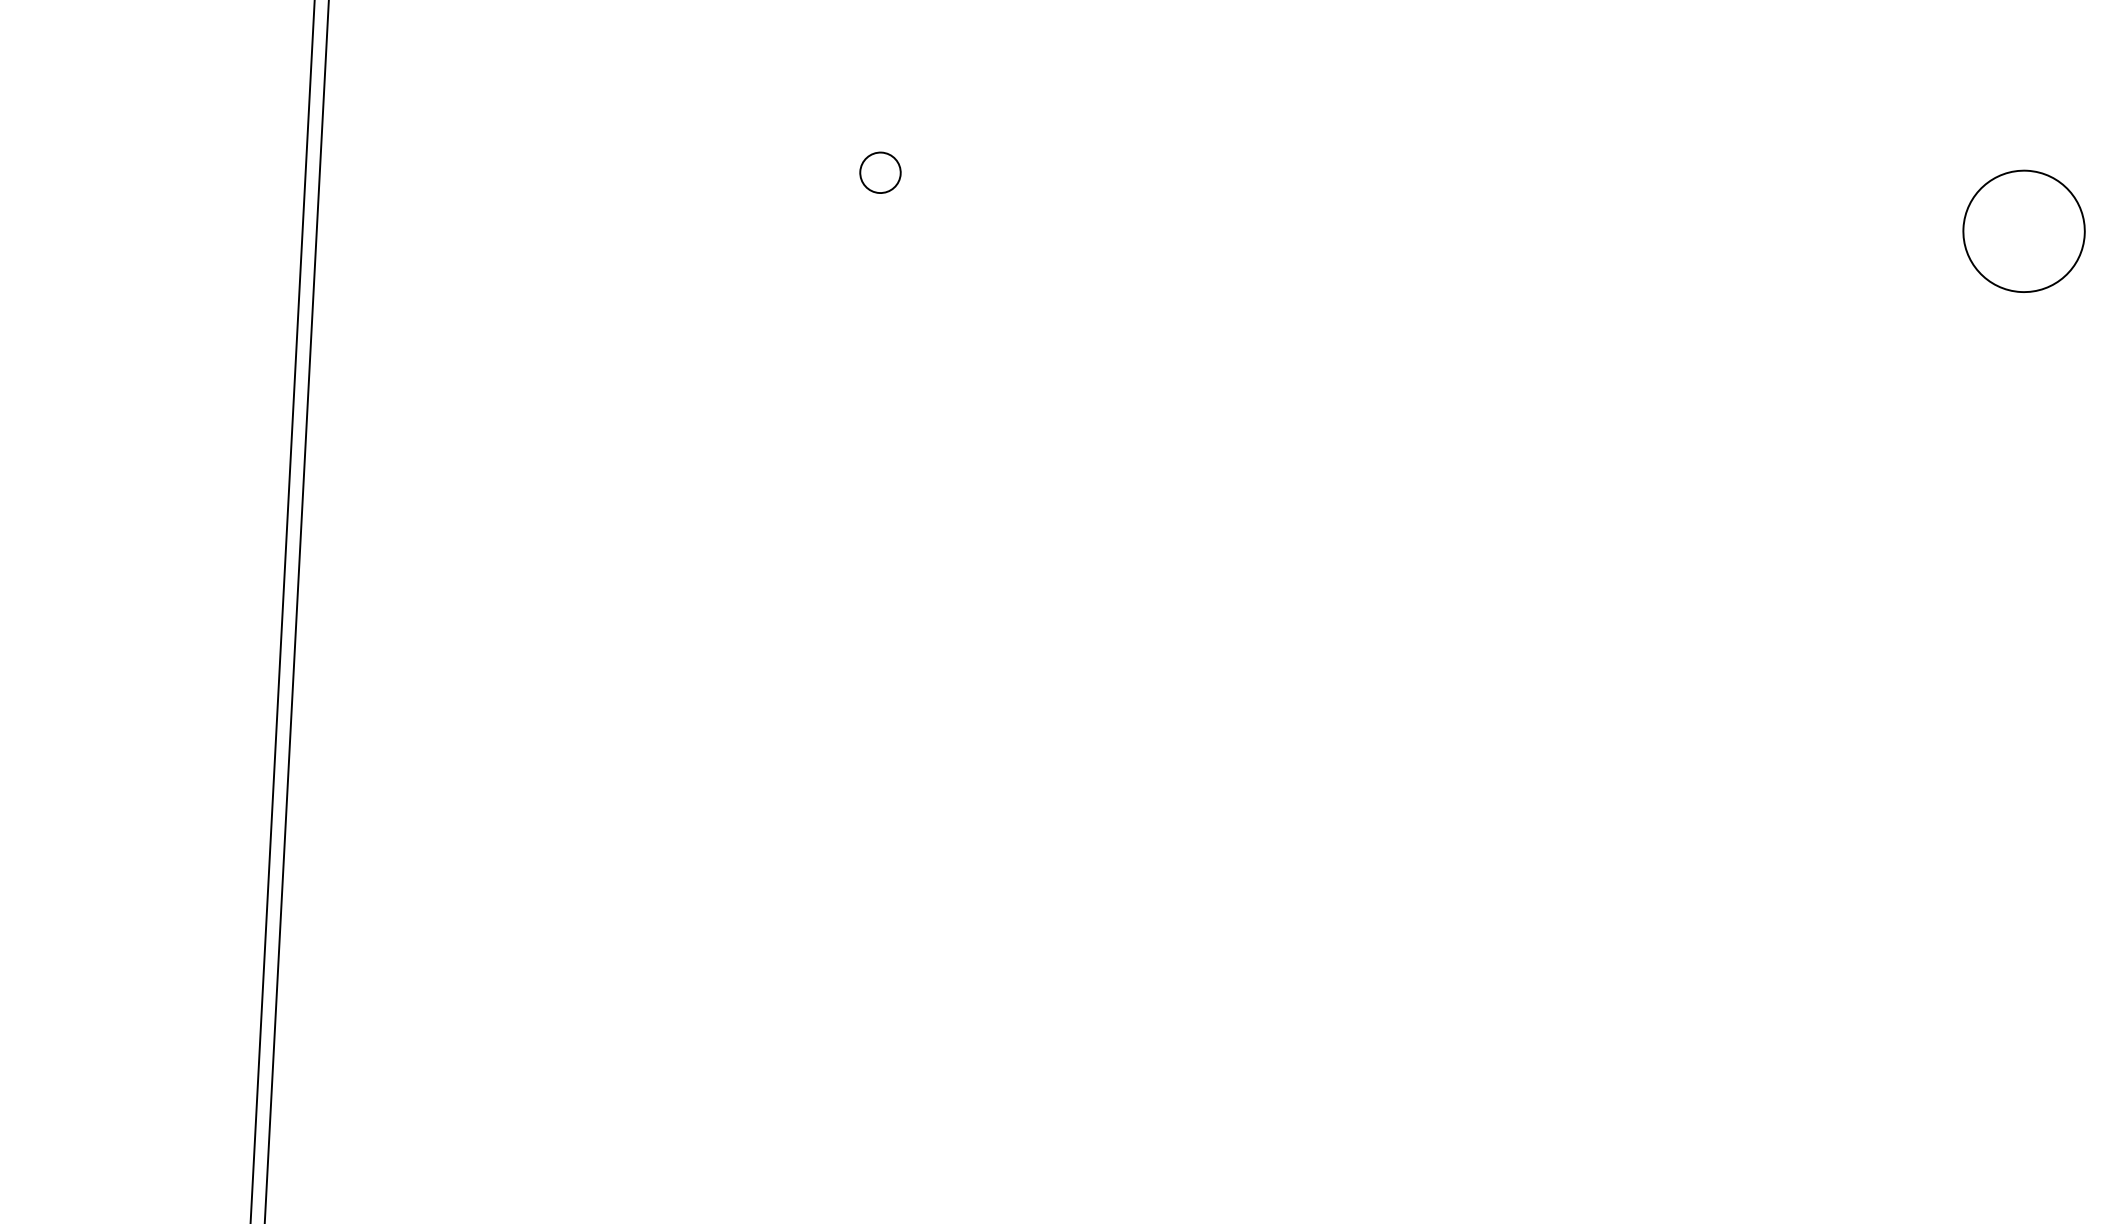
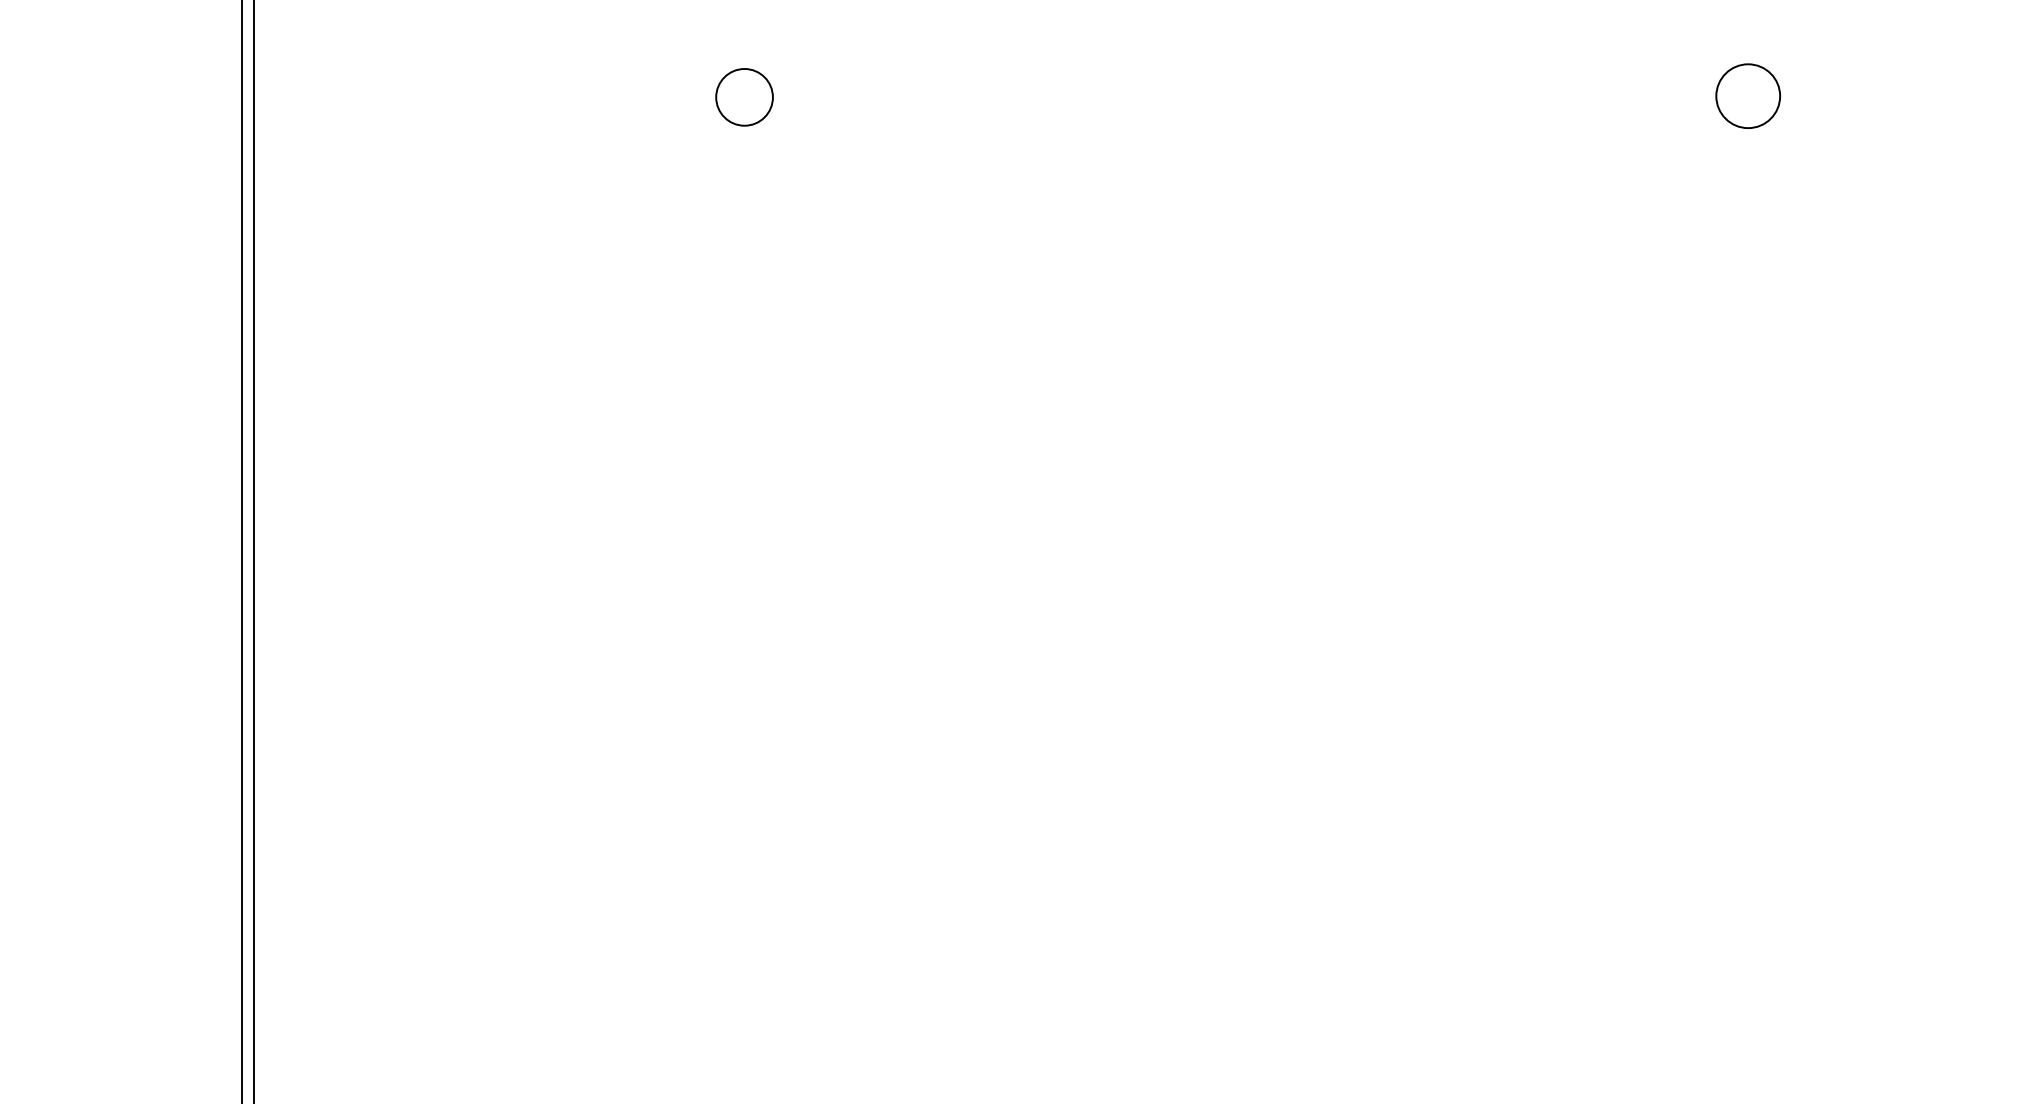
circle: (880, 171) -> (744, 96), size x1.6
circle: (2024, 231) -> (1748, 96), size x0.6

